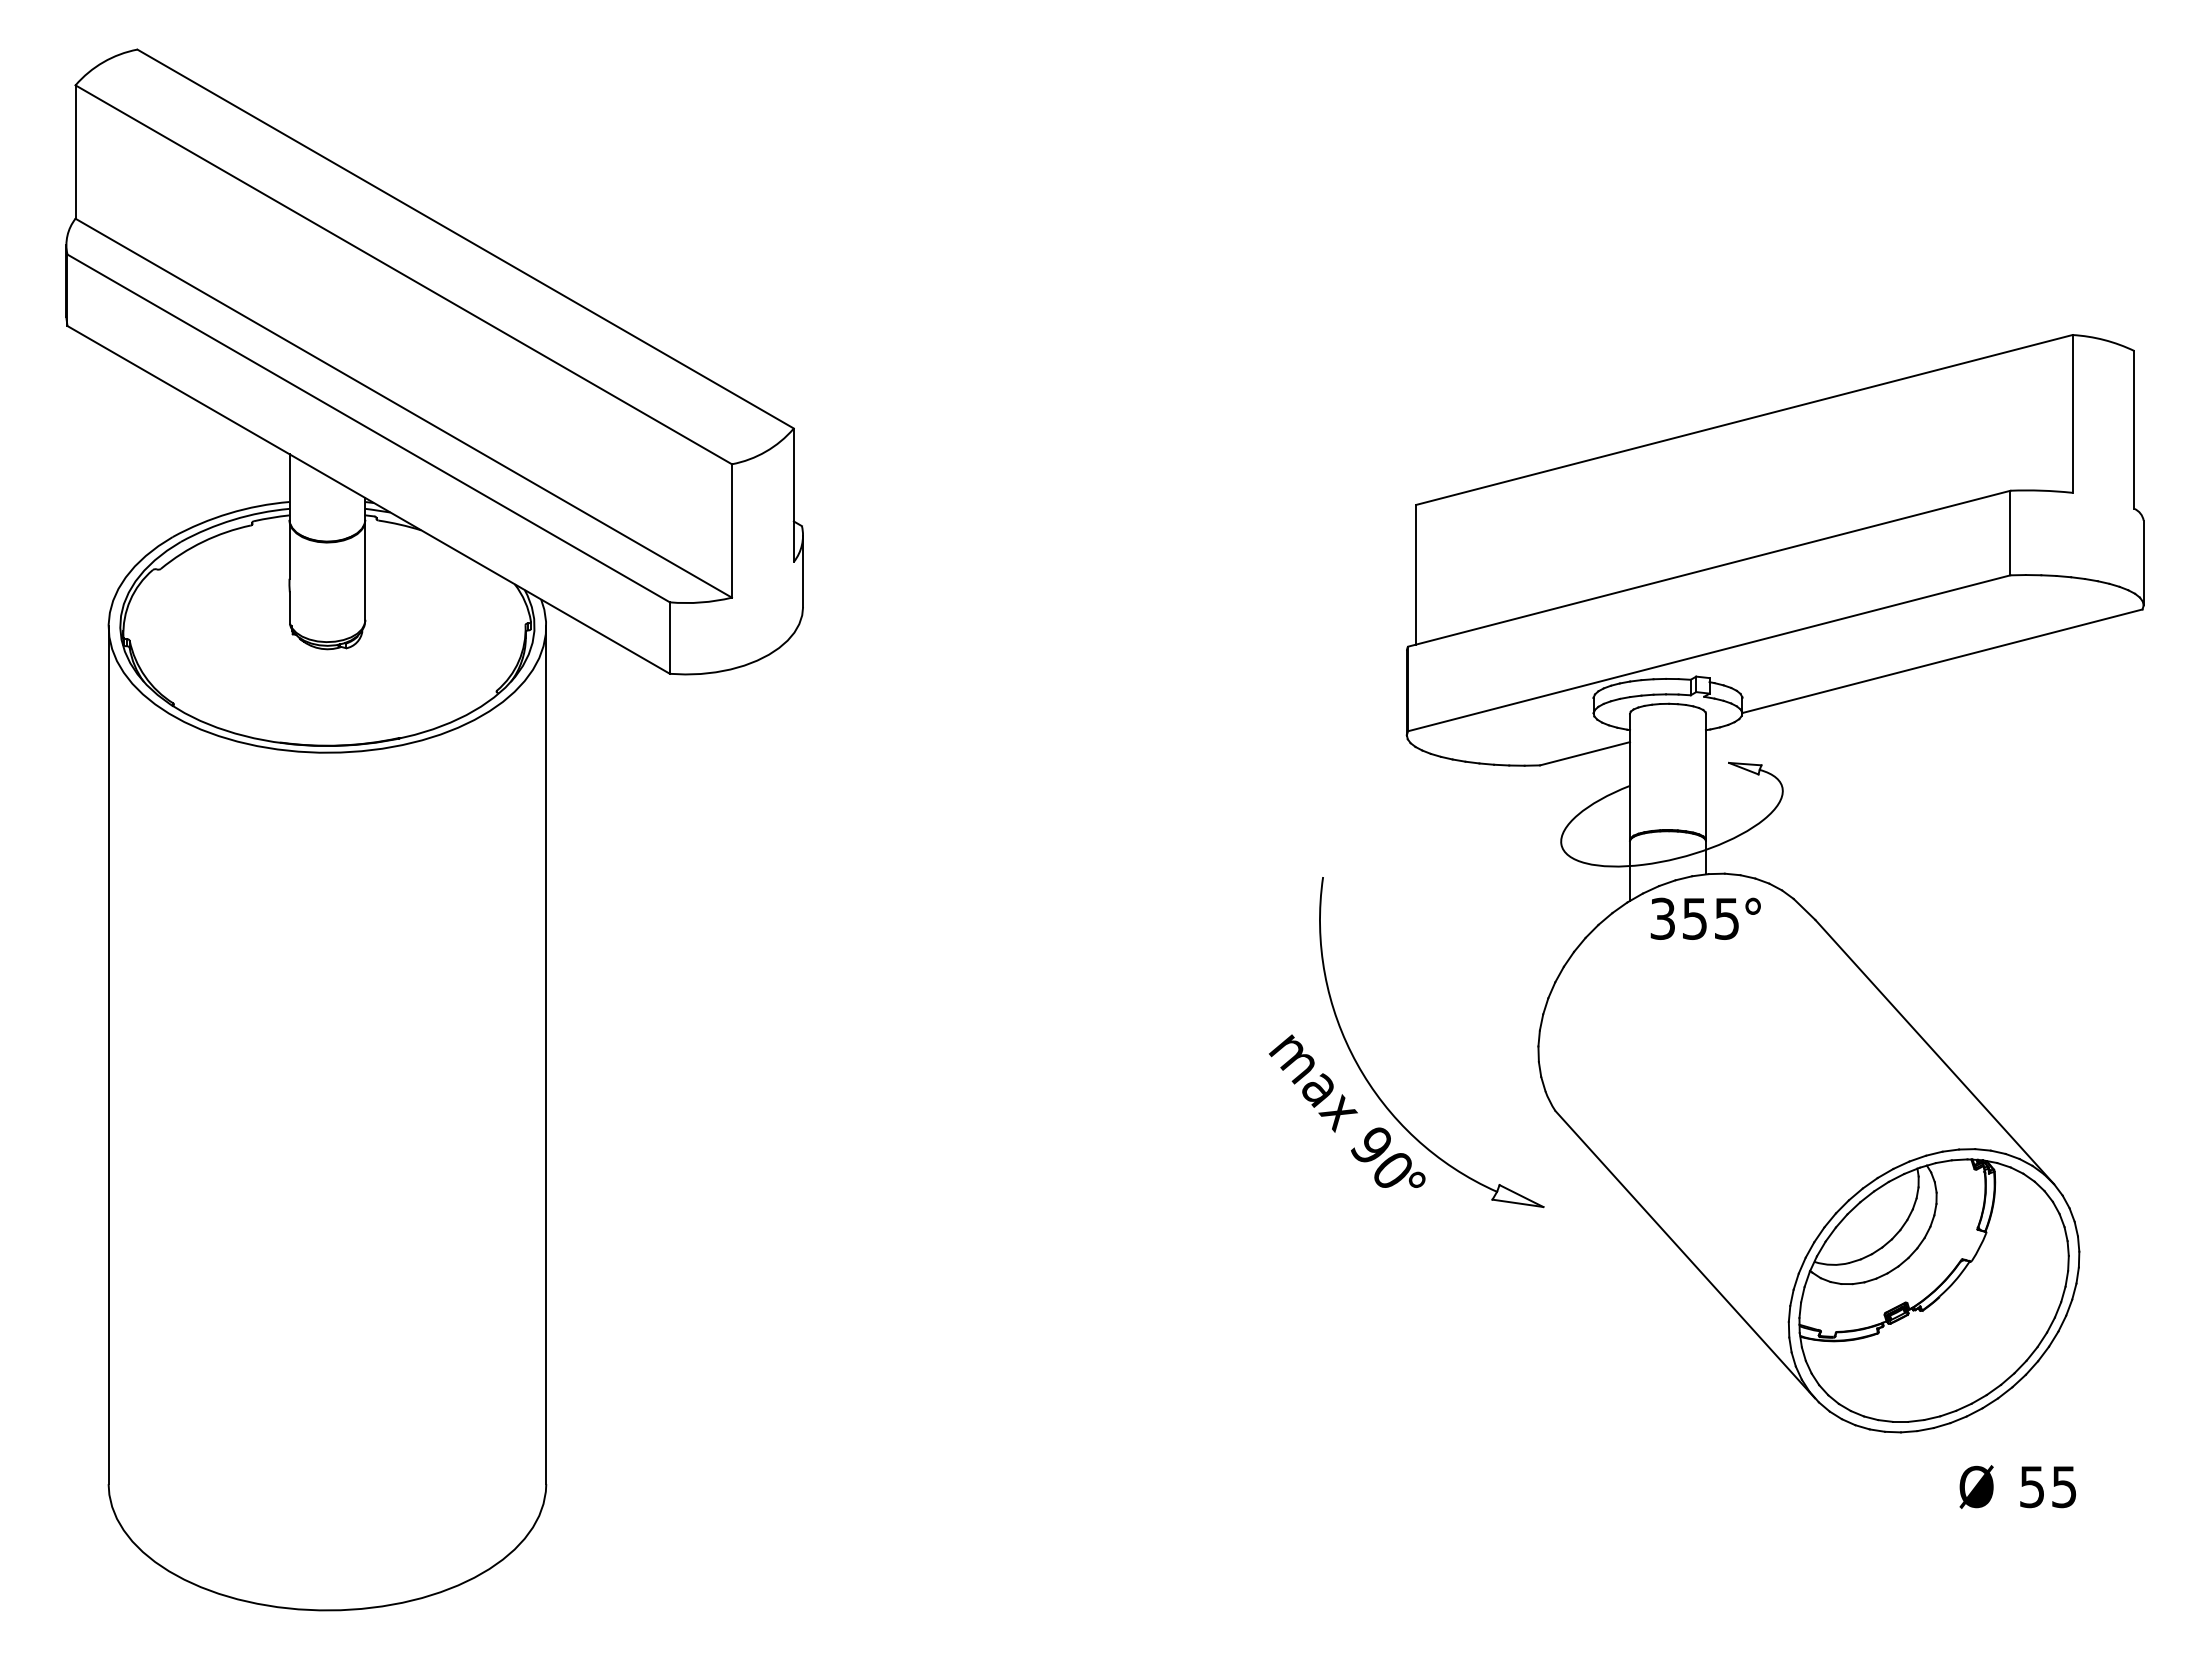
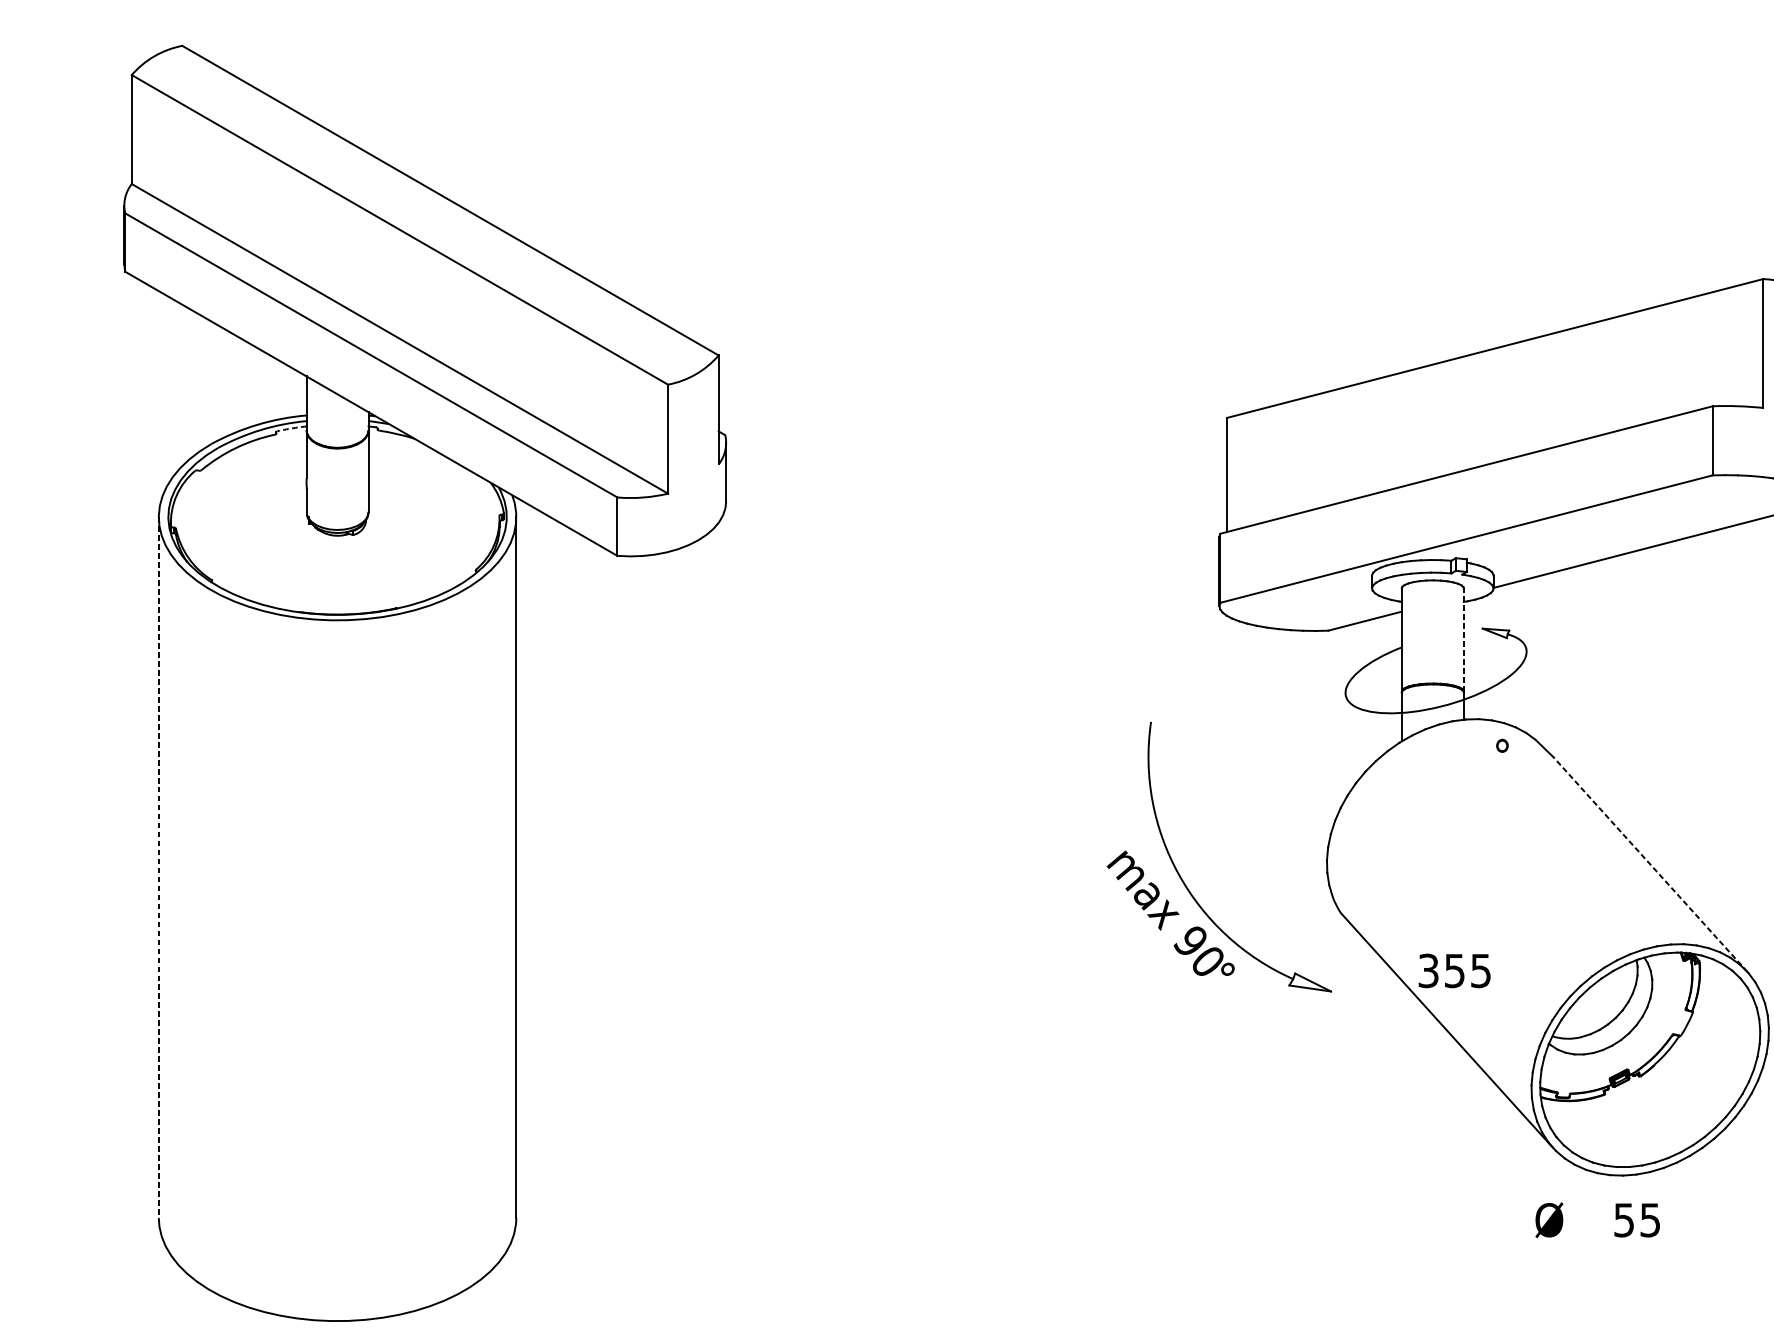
arc: (271, 517) -> (291, 428), solid -> dashed
line: (1705, 776) -> (1463, 639), solid -> dashed
text: (1694, 918) -> (1454, 970), moved
line: (1933, 1051) -> (1649, 864), solid -> dashed
line: (108, 1055) -> (158, 867), solid -> dashed
text: (1976, 1486) -> (1549, 1219), moved
text: (2047, 1487) -> (1636, 1220), moved

